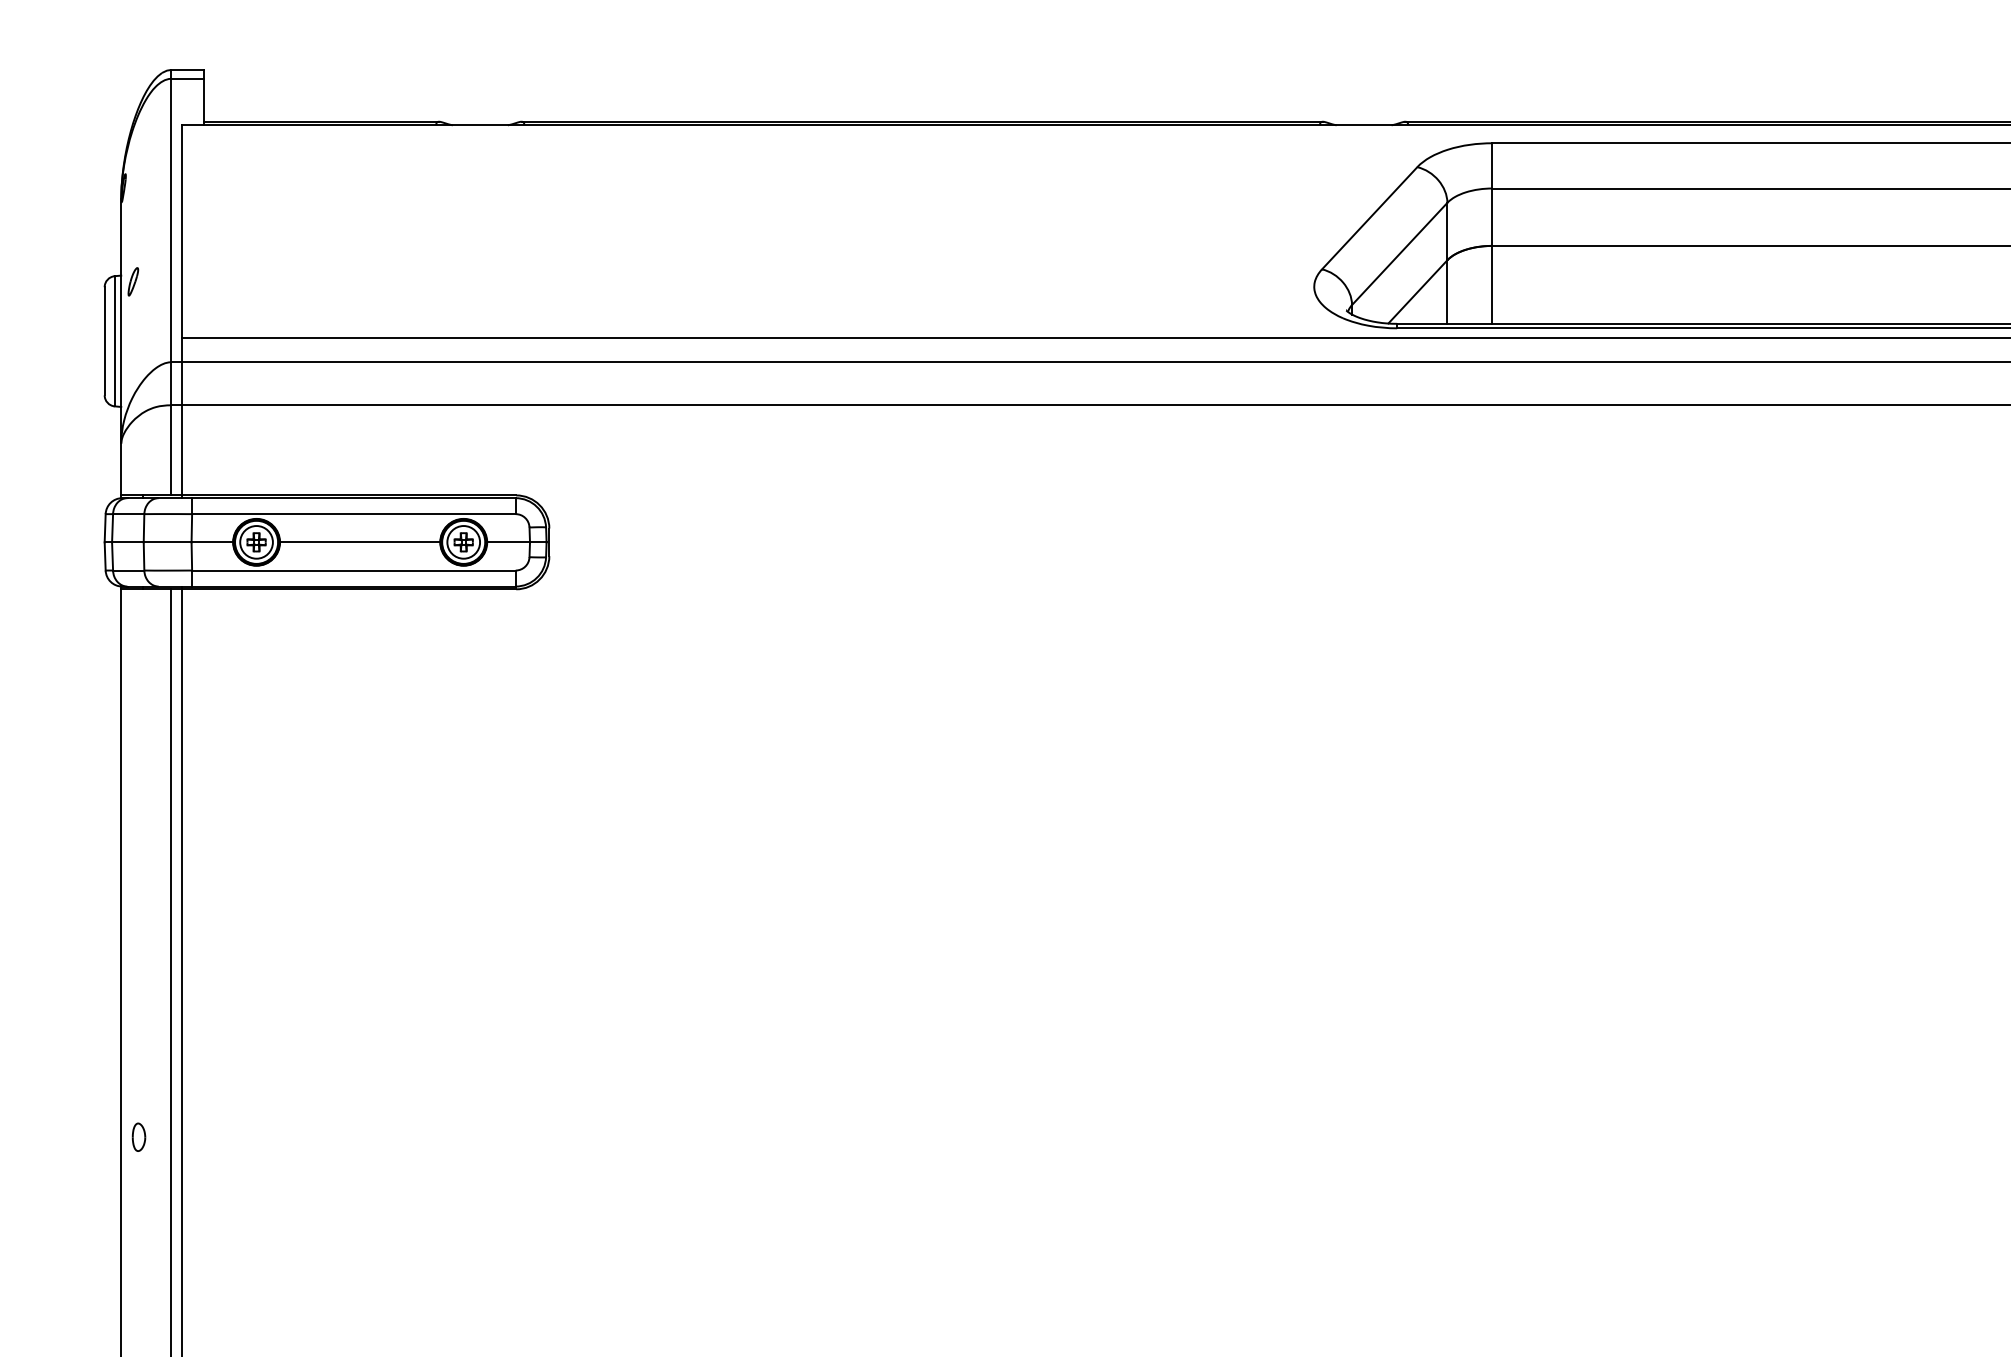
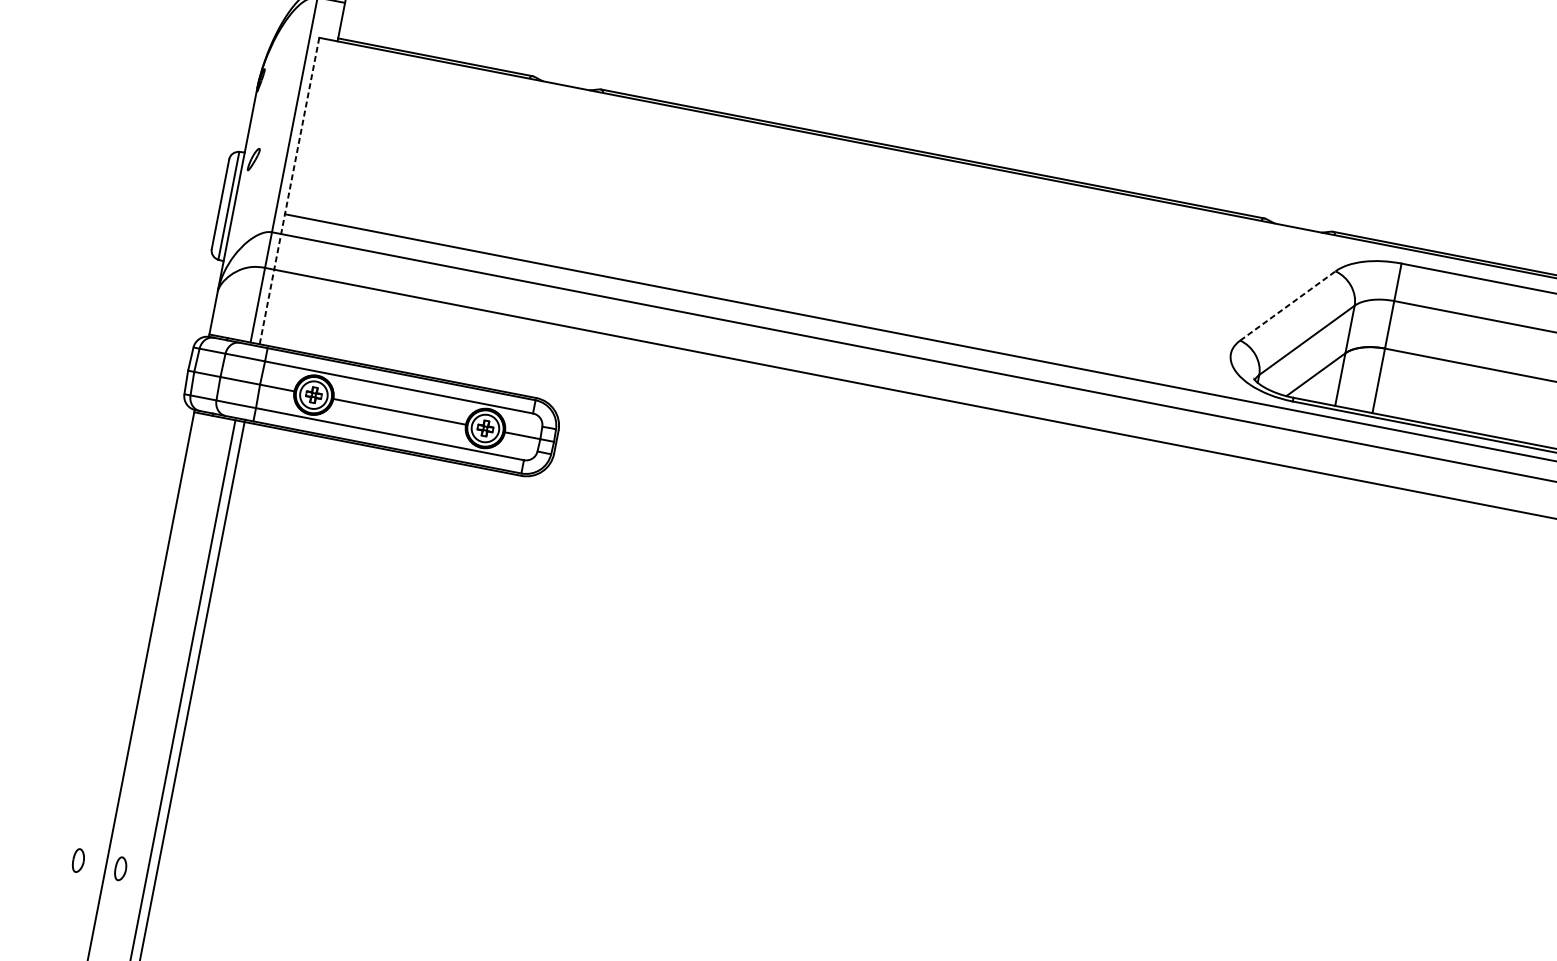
line: (1369, 218) -> (1287, 306), solid -> dashed
line: (182, 312) -> (289, 192), solid -> dashed
part: (87, 1136) -> (78, 859), added

